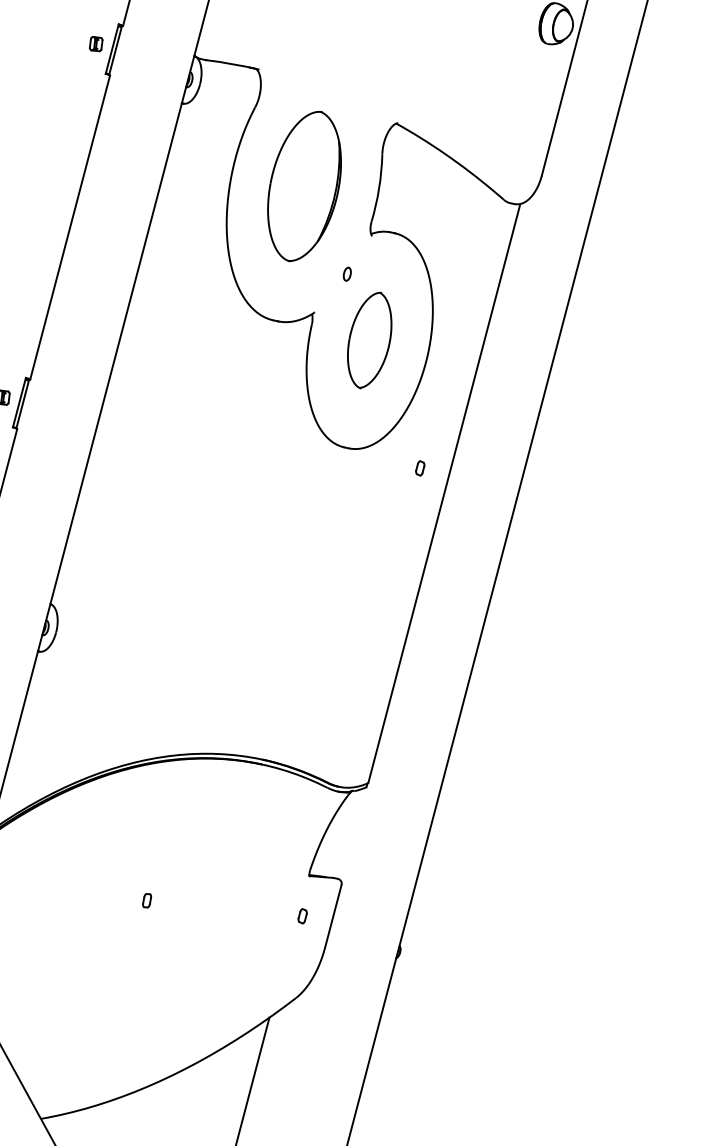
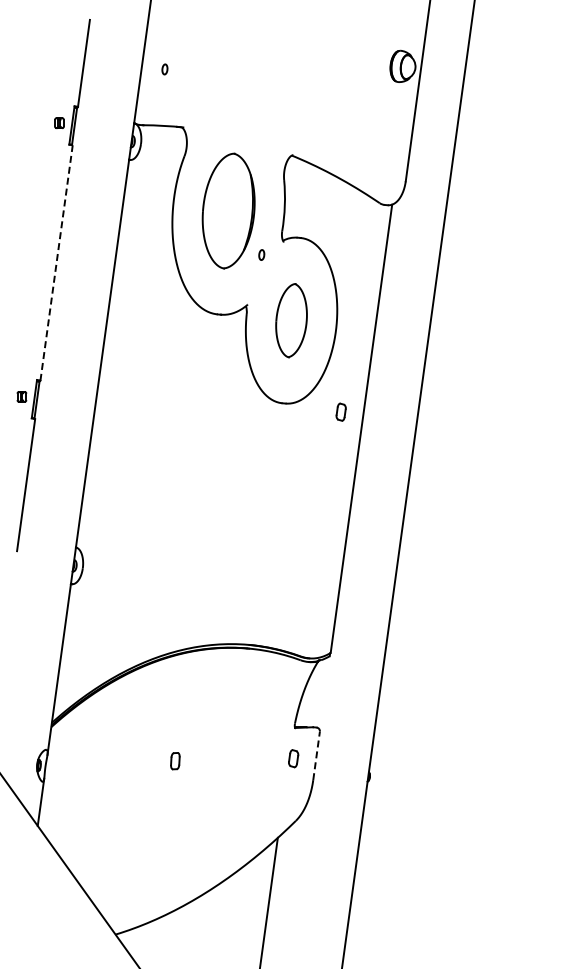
line: (70, 227) -> (56, 263), solid -> dashed
part: (347, 273) -> (261, 254), moved
part: (419, 467) -> (340, 411), size x1.6
part: (147, 901) -> (175, 761), size x1.6
part: (302, 915) -> (293, 758), size x1.6
line: (333, 915) -> (316, 755), solid -> dashed

